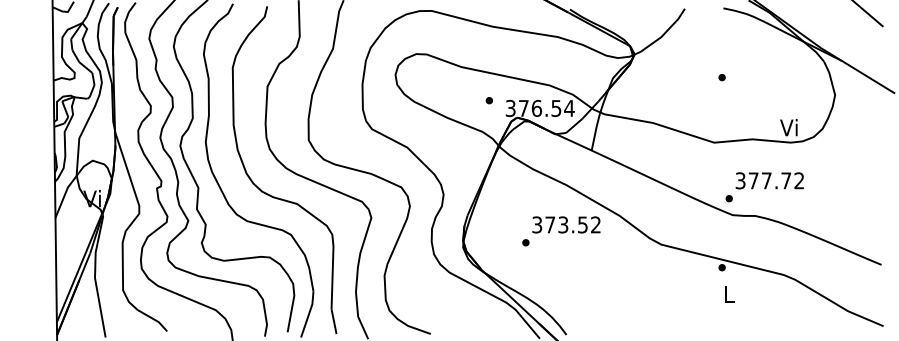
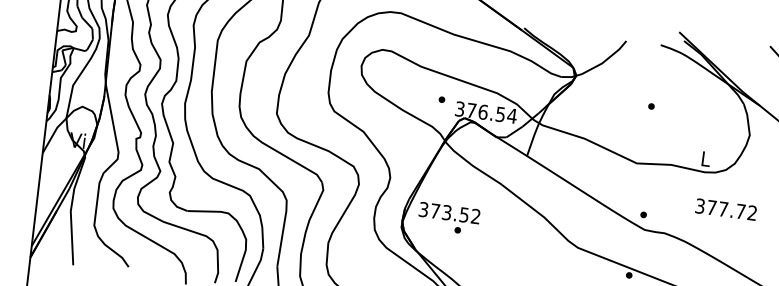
text: (788, 127) -> (704, 158), Vi -> L
text: (769, 180) -> (725, 209), moved
text: (566, 224) -> (449, 212), moved

